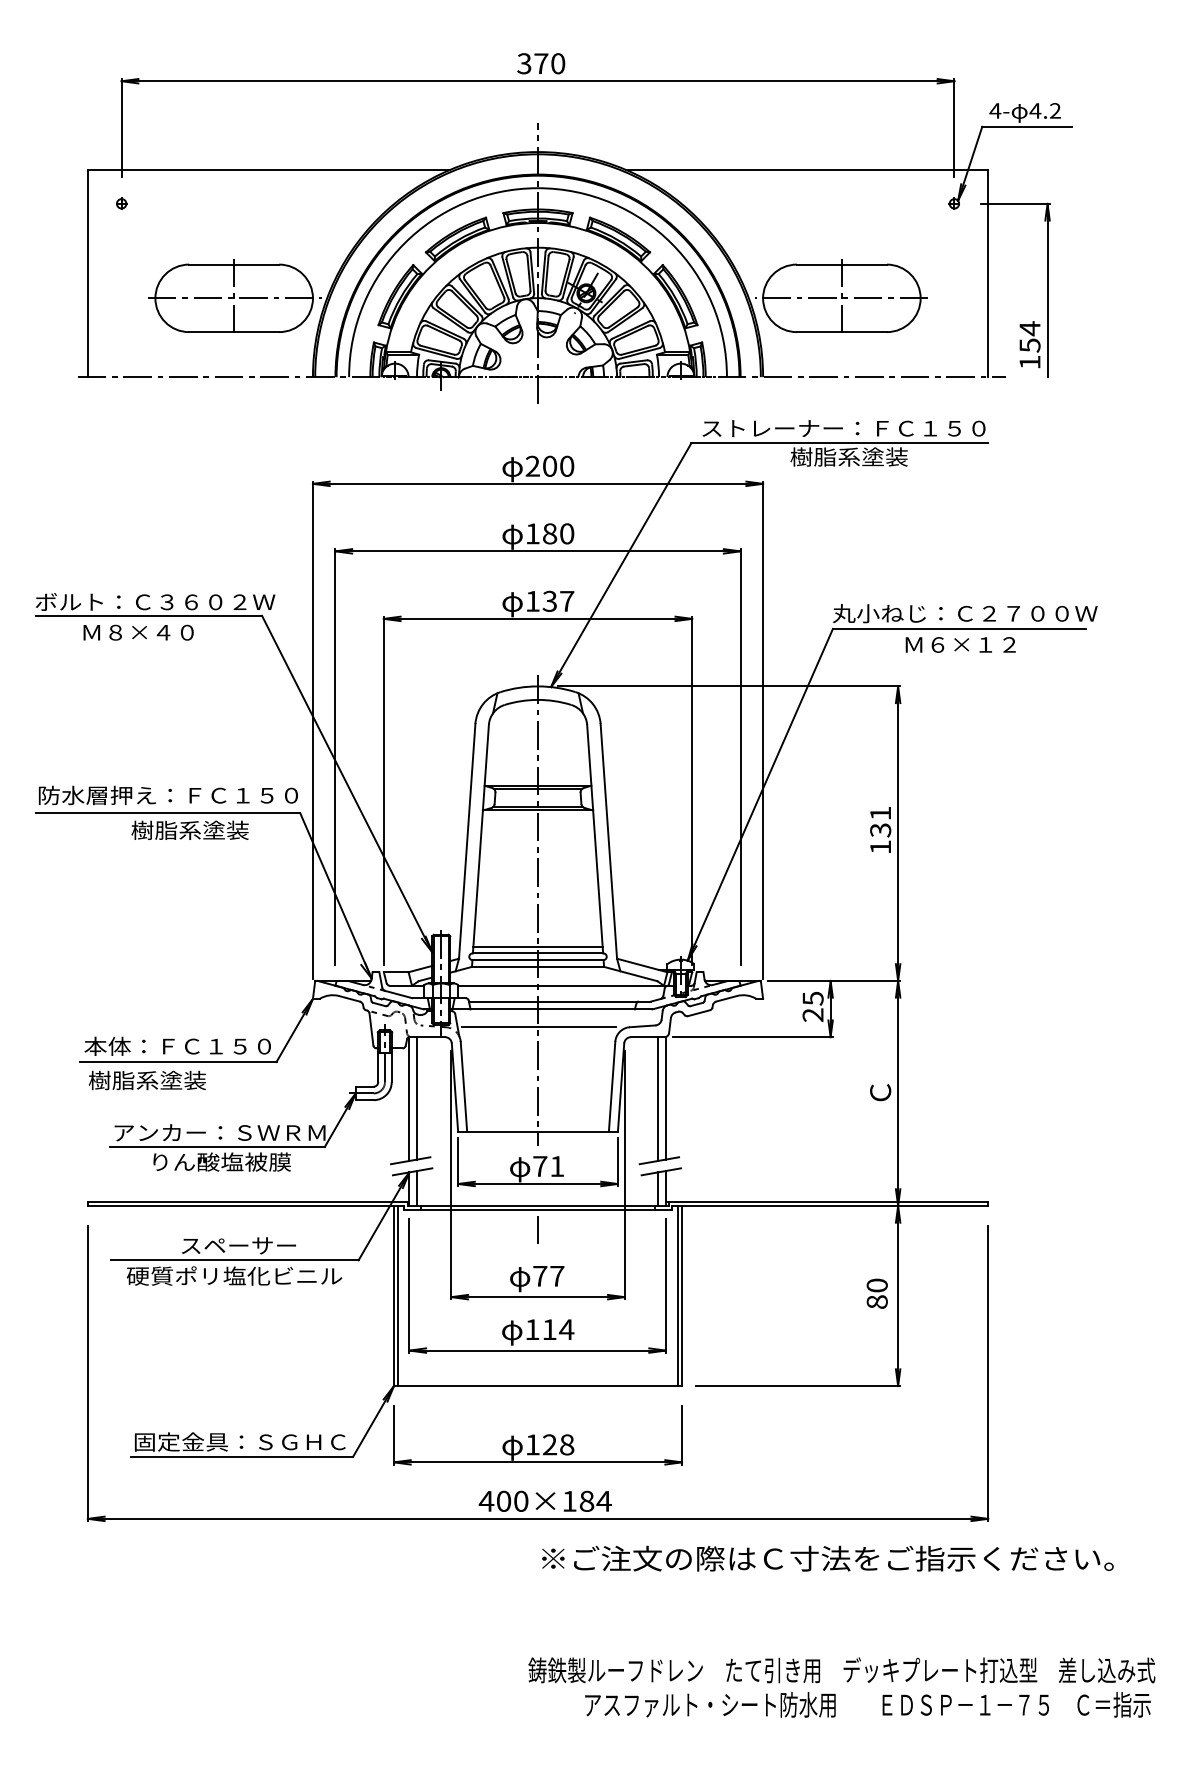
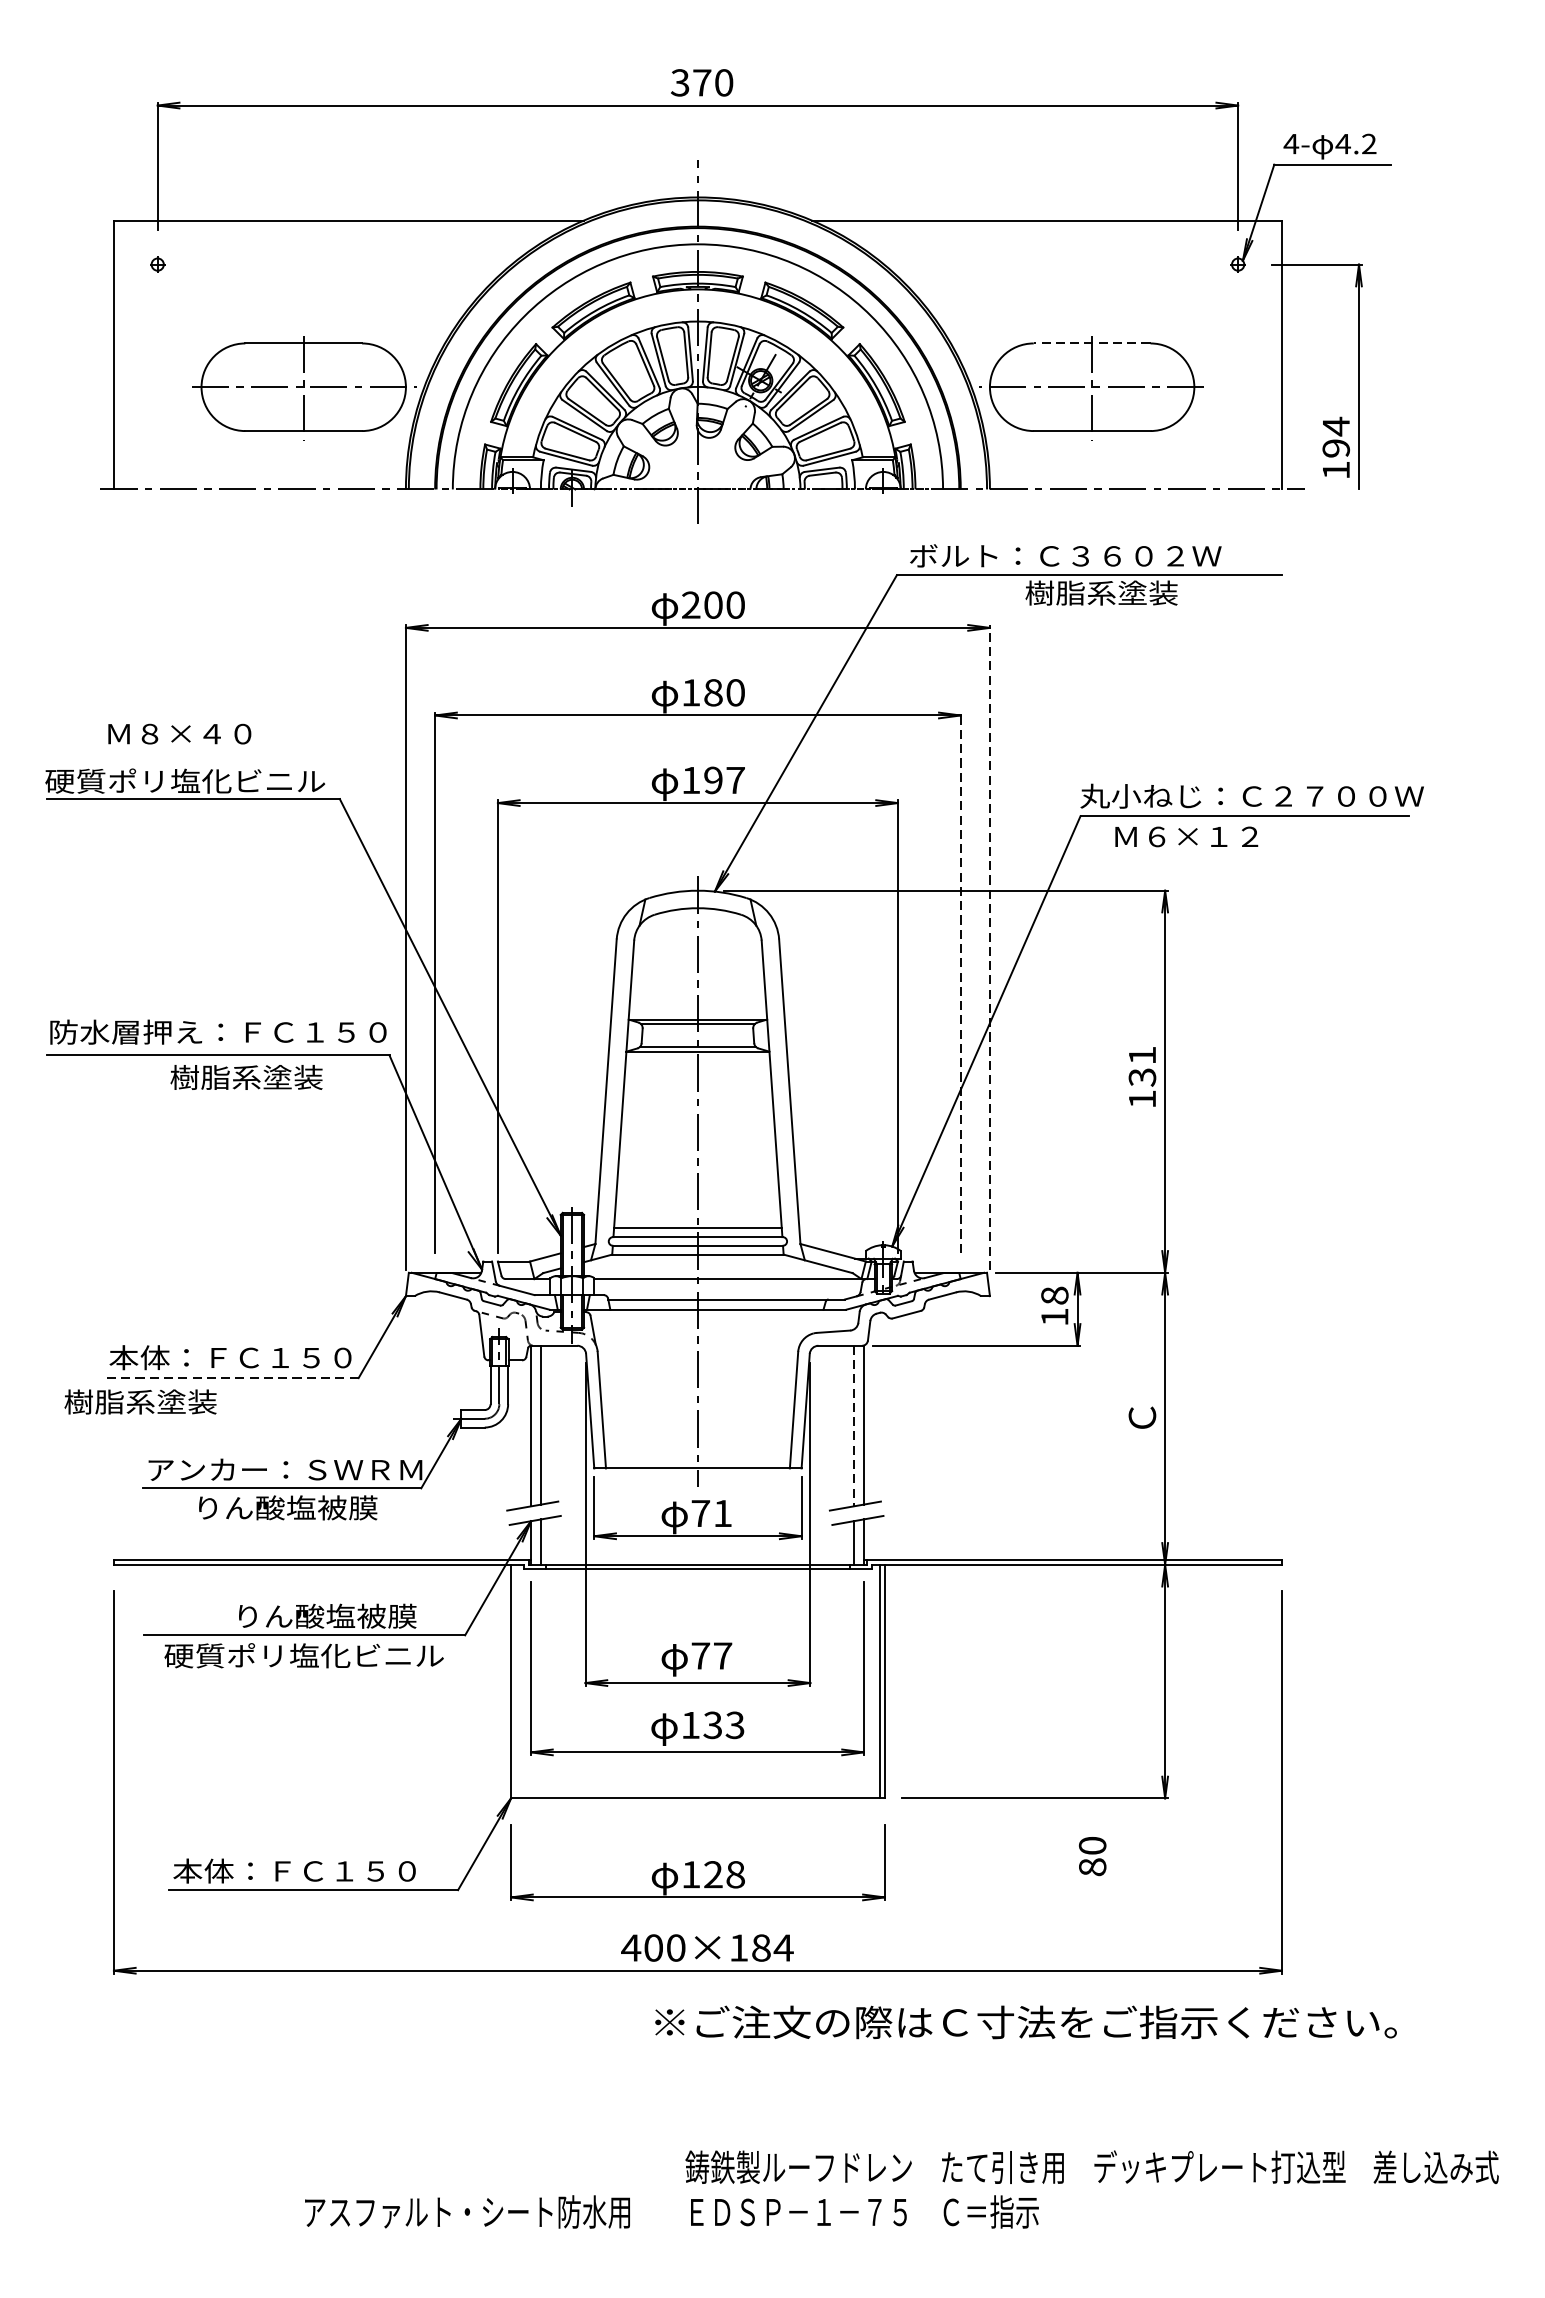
line: (841, 264) -> (1091, 343), solid -> dashed
text: (1029, 345) -> (1335, 448), 154 -> 194
text: (843, 428) -> (1094, 556), ストレーナー：ＦＣ１５０ -> ボルト：Ｃ３６０２Ｗ
text: (155, 601) -> (201, 780), ボルト：Ｃ３６０２Ｗ -> 硬質ポリ塩化ビニル
text: (549, 601) -> (712, 780), 137 -> 197
text: (138, 632) -> (179, 733), moved
text: (960, 644) -> (1186, 836), moved
line: (763, 729) -> (990, 946), solid -> dashed
line: (740, 756) -> (960, 981), solid -> dashed
text: (812, 1006) -> (1054, 1305), 25 -> 18
line: (538, 1027) -> (698, 1333), removed
line: (177, 1062) -> (230, 1378), solid -> dashed
text: (146, 1080) -> (139, 1401), moved
line: (658, 1099) -> (854, 1426), solid -> dashed
line: (538, 1230) -> (698, 1596), removed
text: (251, 1245) -> (326, 1616), スペーサー -> りん酸塩被膜
text: (876, 1293) -> (1091, 1856), moved
line: (397, 1295) -> (515, 1680), removed
text: (558, 1329) -> (724, 1725), 114 -> 133
text: (239, 1441) -> (310, 1870), 固定金具：ＳＧＨＣ -> 本体：ＦＣ１５０
text: (827, 1558) -> (1025, 2022), moved
text: (867, 1704) -> (671, 2211), moved

